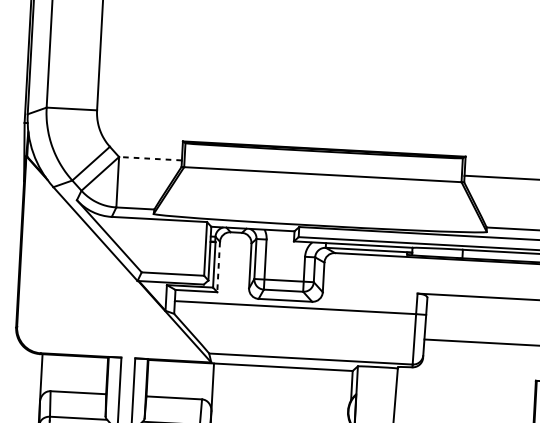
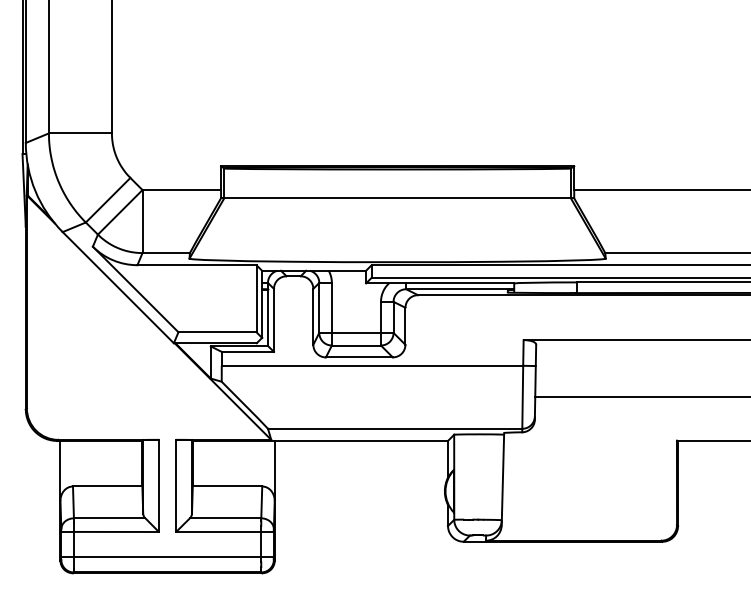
line: (150, 159) -> (181, 190), dashed -> solid
line: (218, 267) -> (273, 320), dashed -> solid

